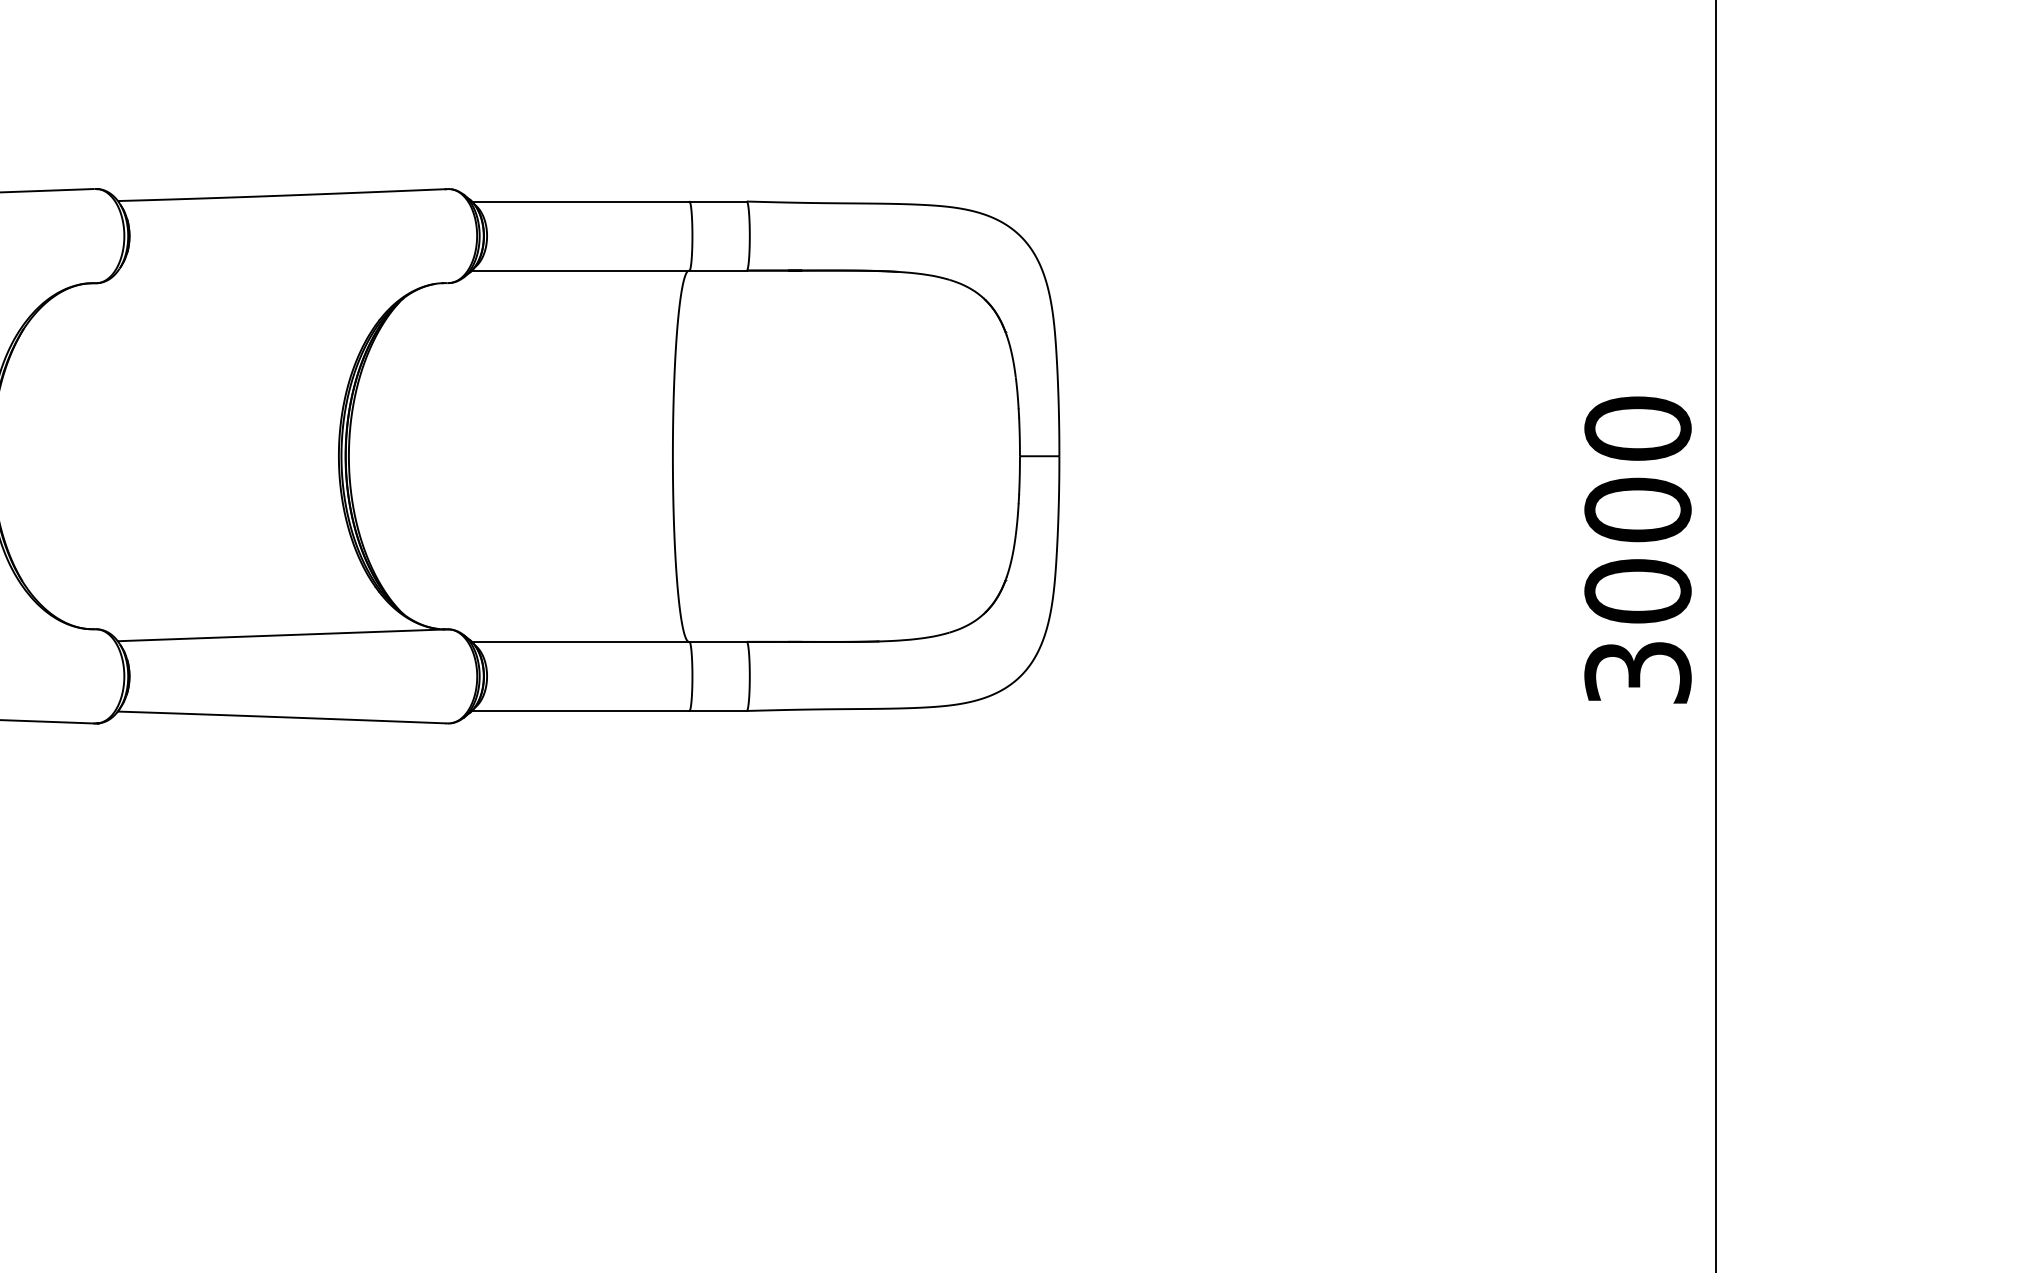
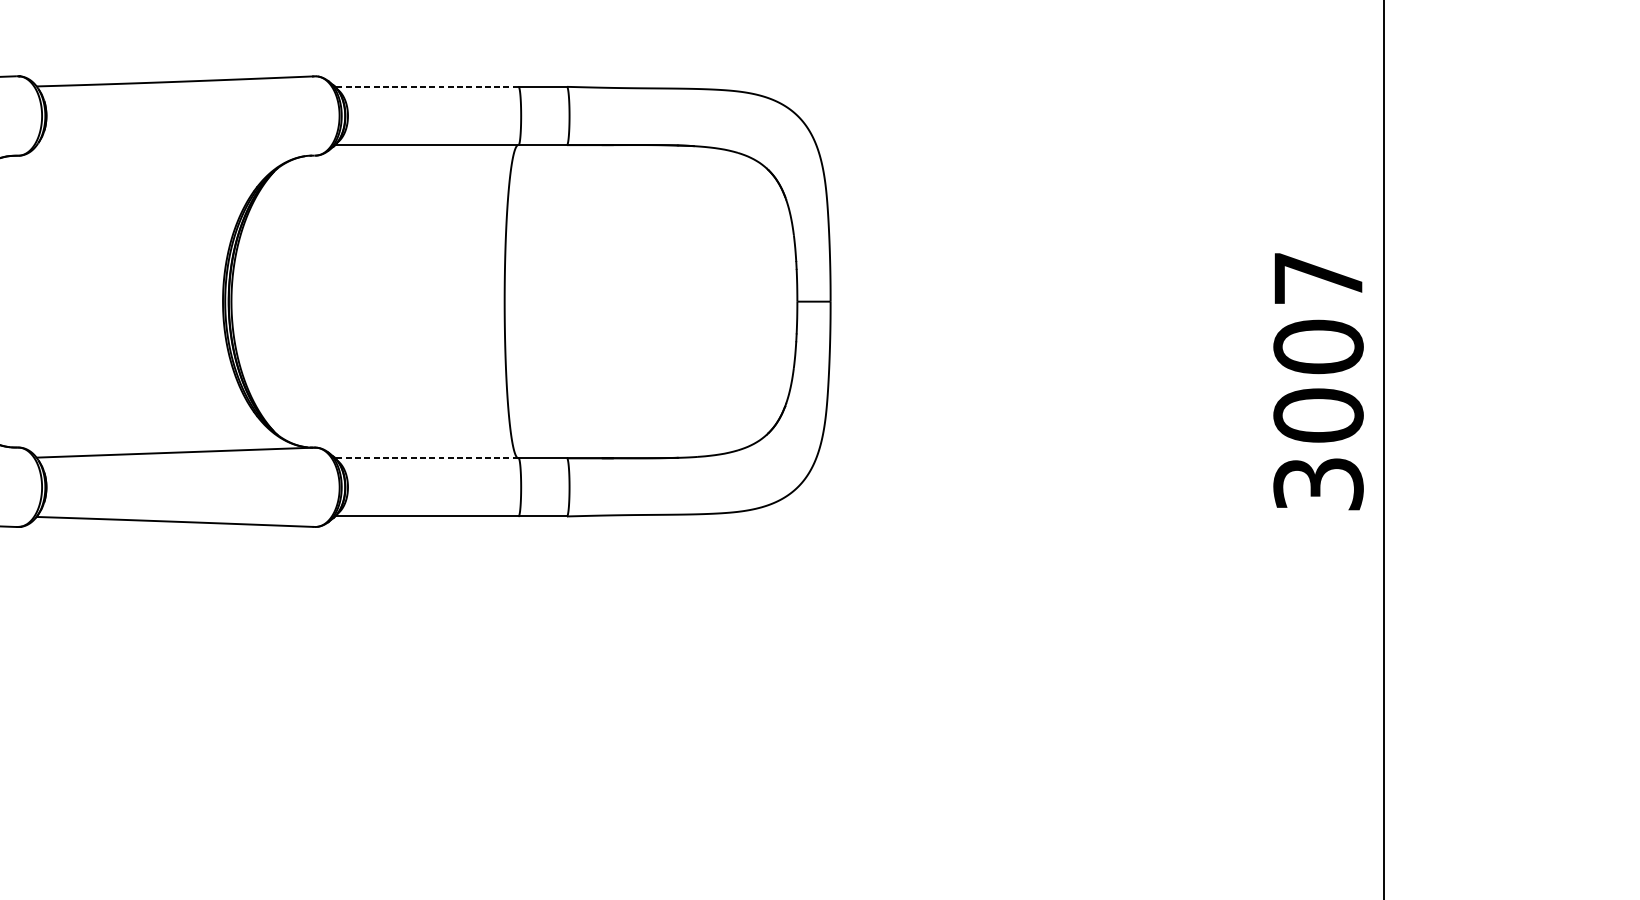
line: (580, 201) -> (426, 86), solid -> dashed
text: (1637, 428) -> (1318, 278), 3000 -> 3007
line: (580, 641) -> (426, 457), solid -> dashed

